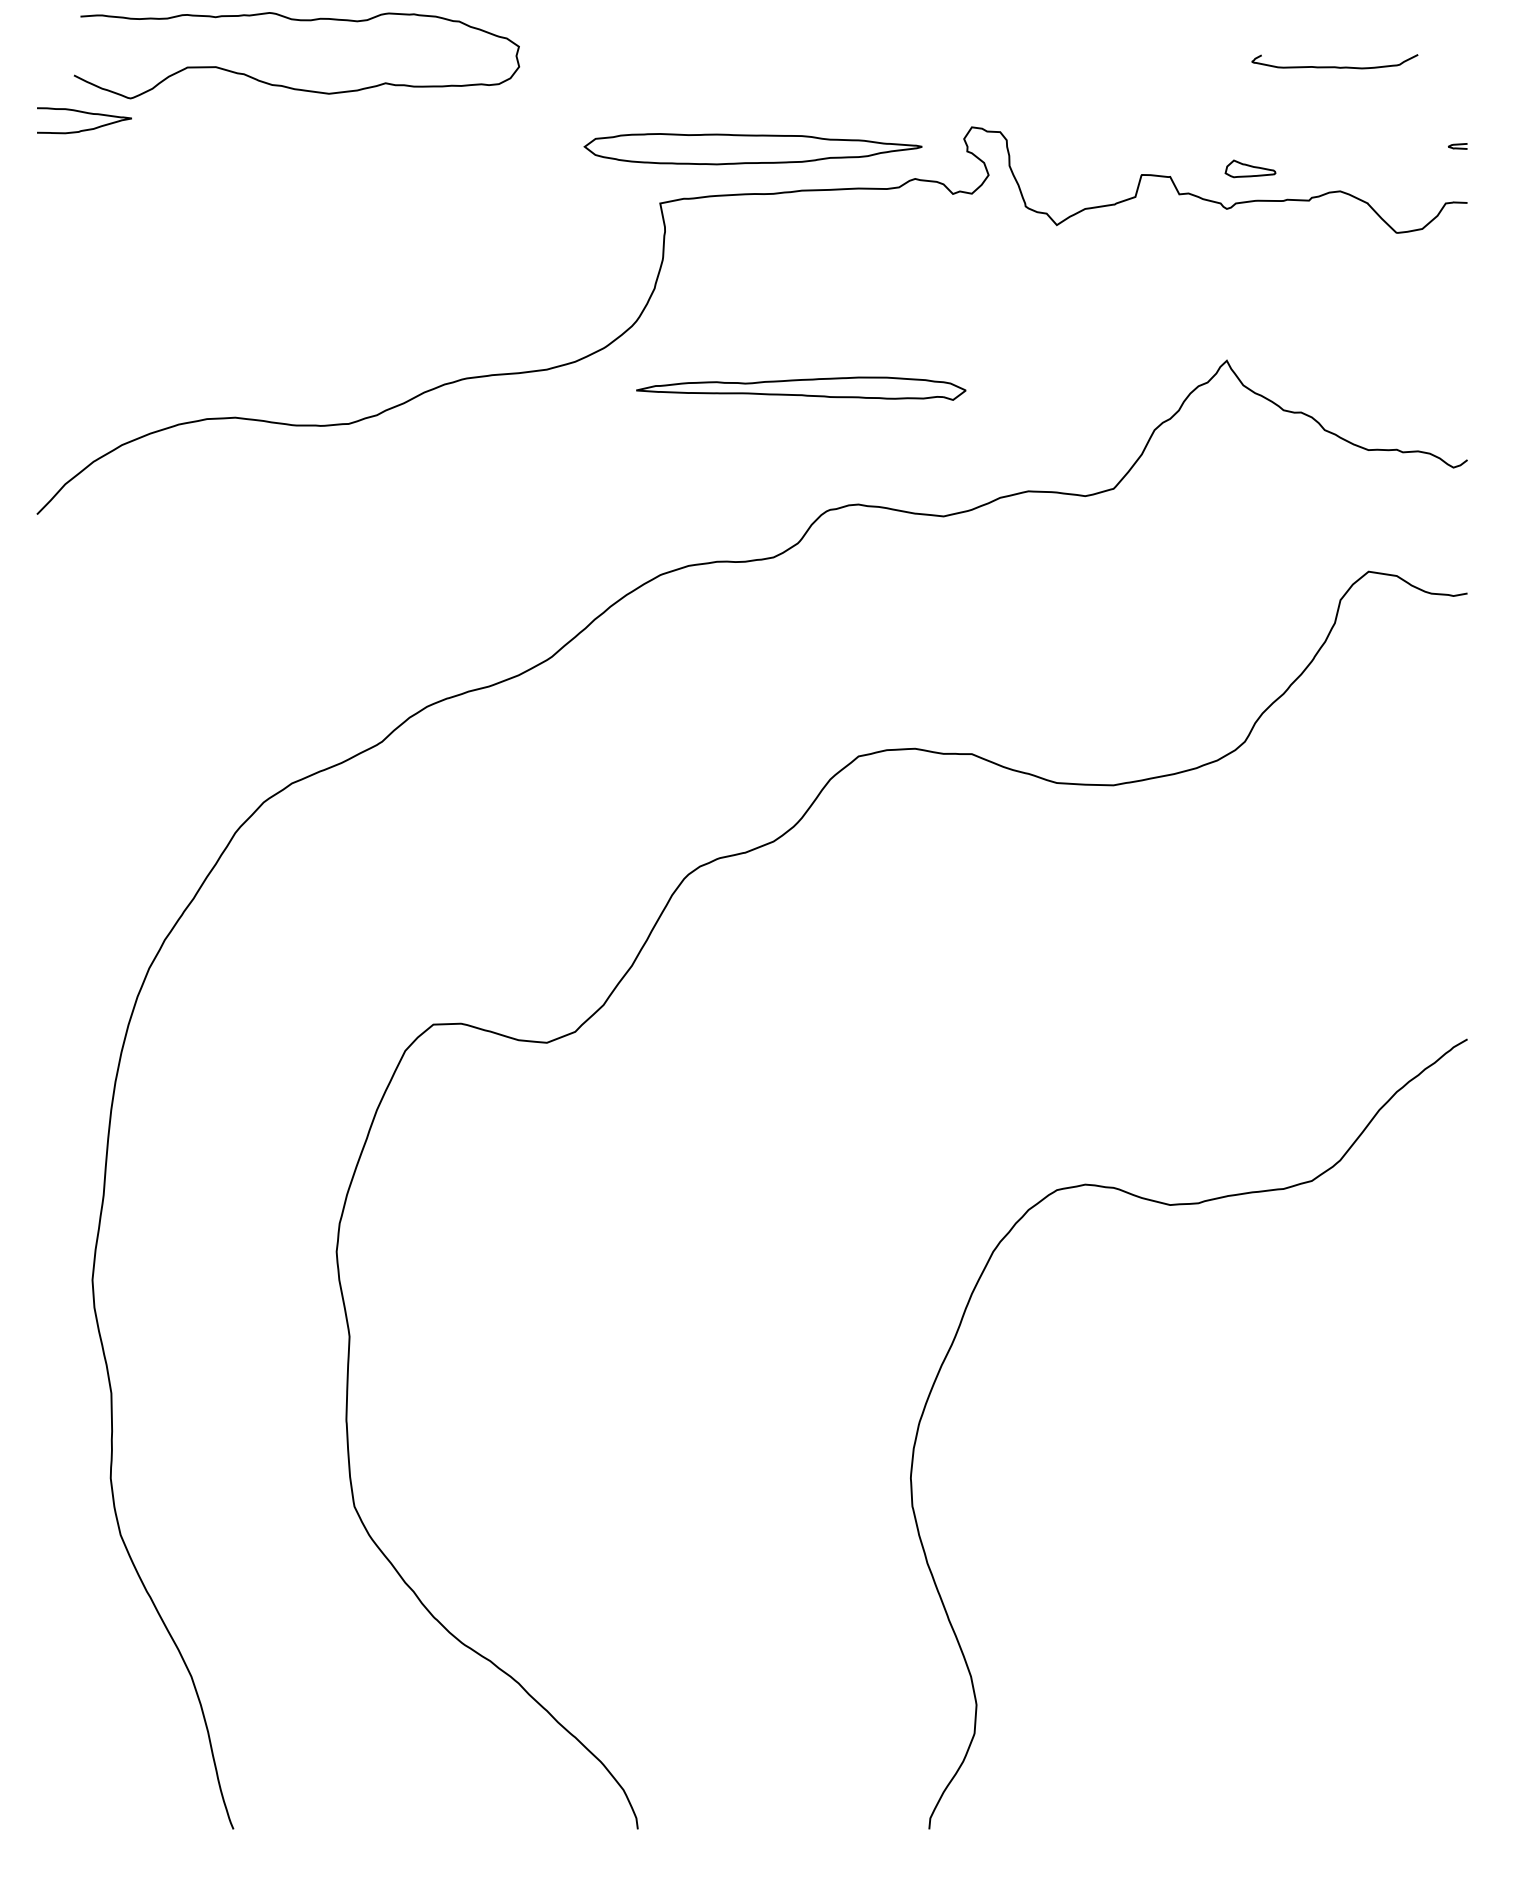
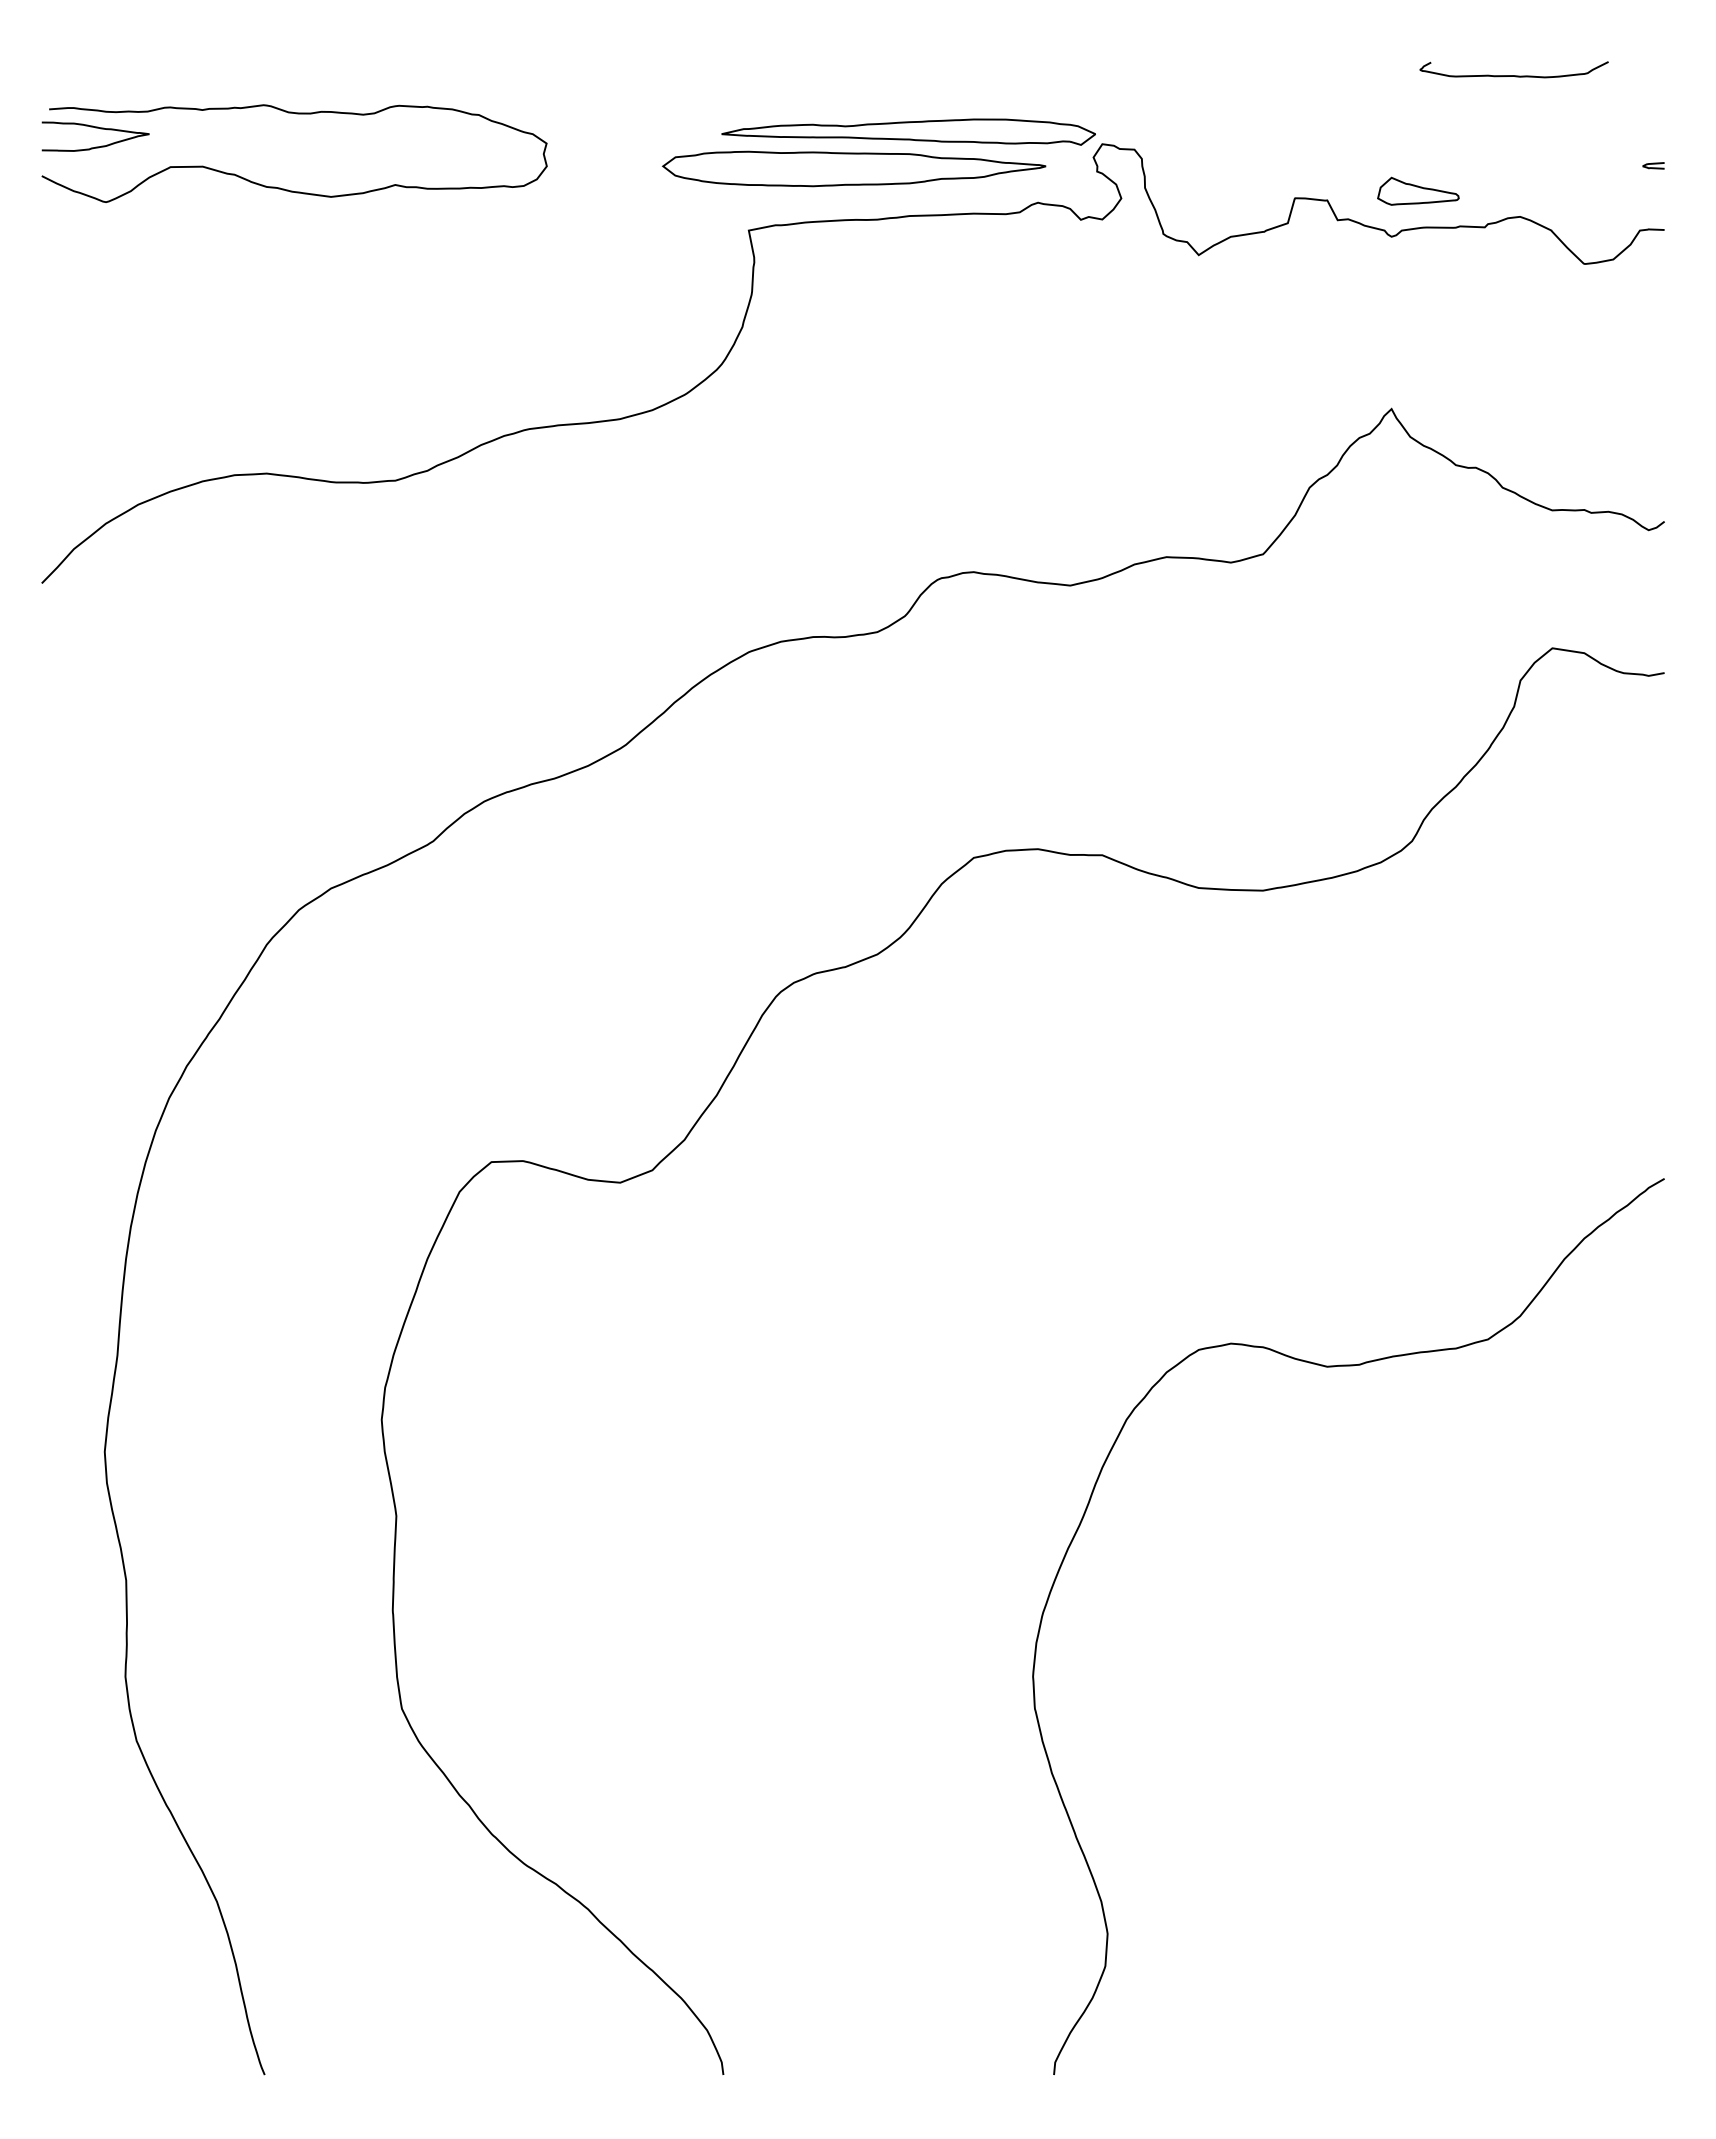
curve: (288, 86) -> (285, 188), moved
part: (1250, 168) -> (1418, 190), size x1.43
part: (801, 388) -> (909, 131), moved

